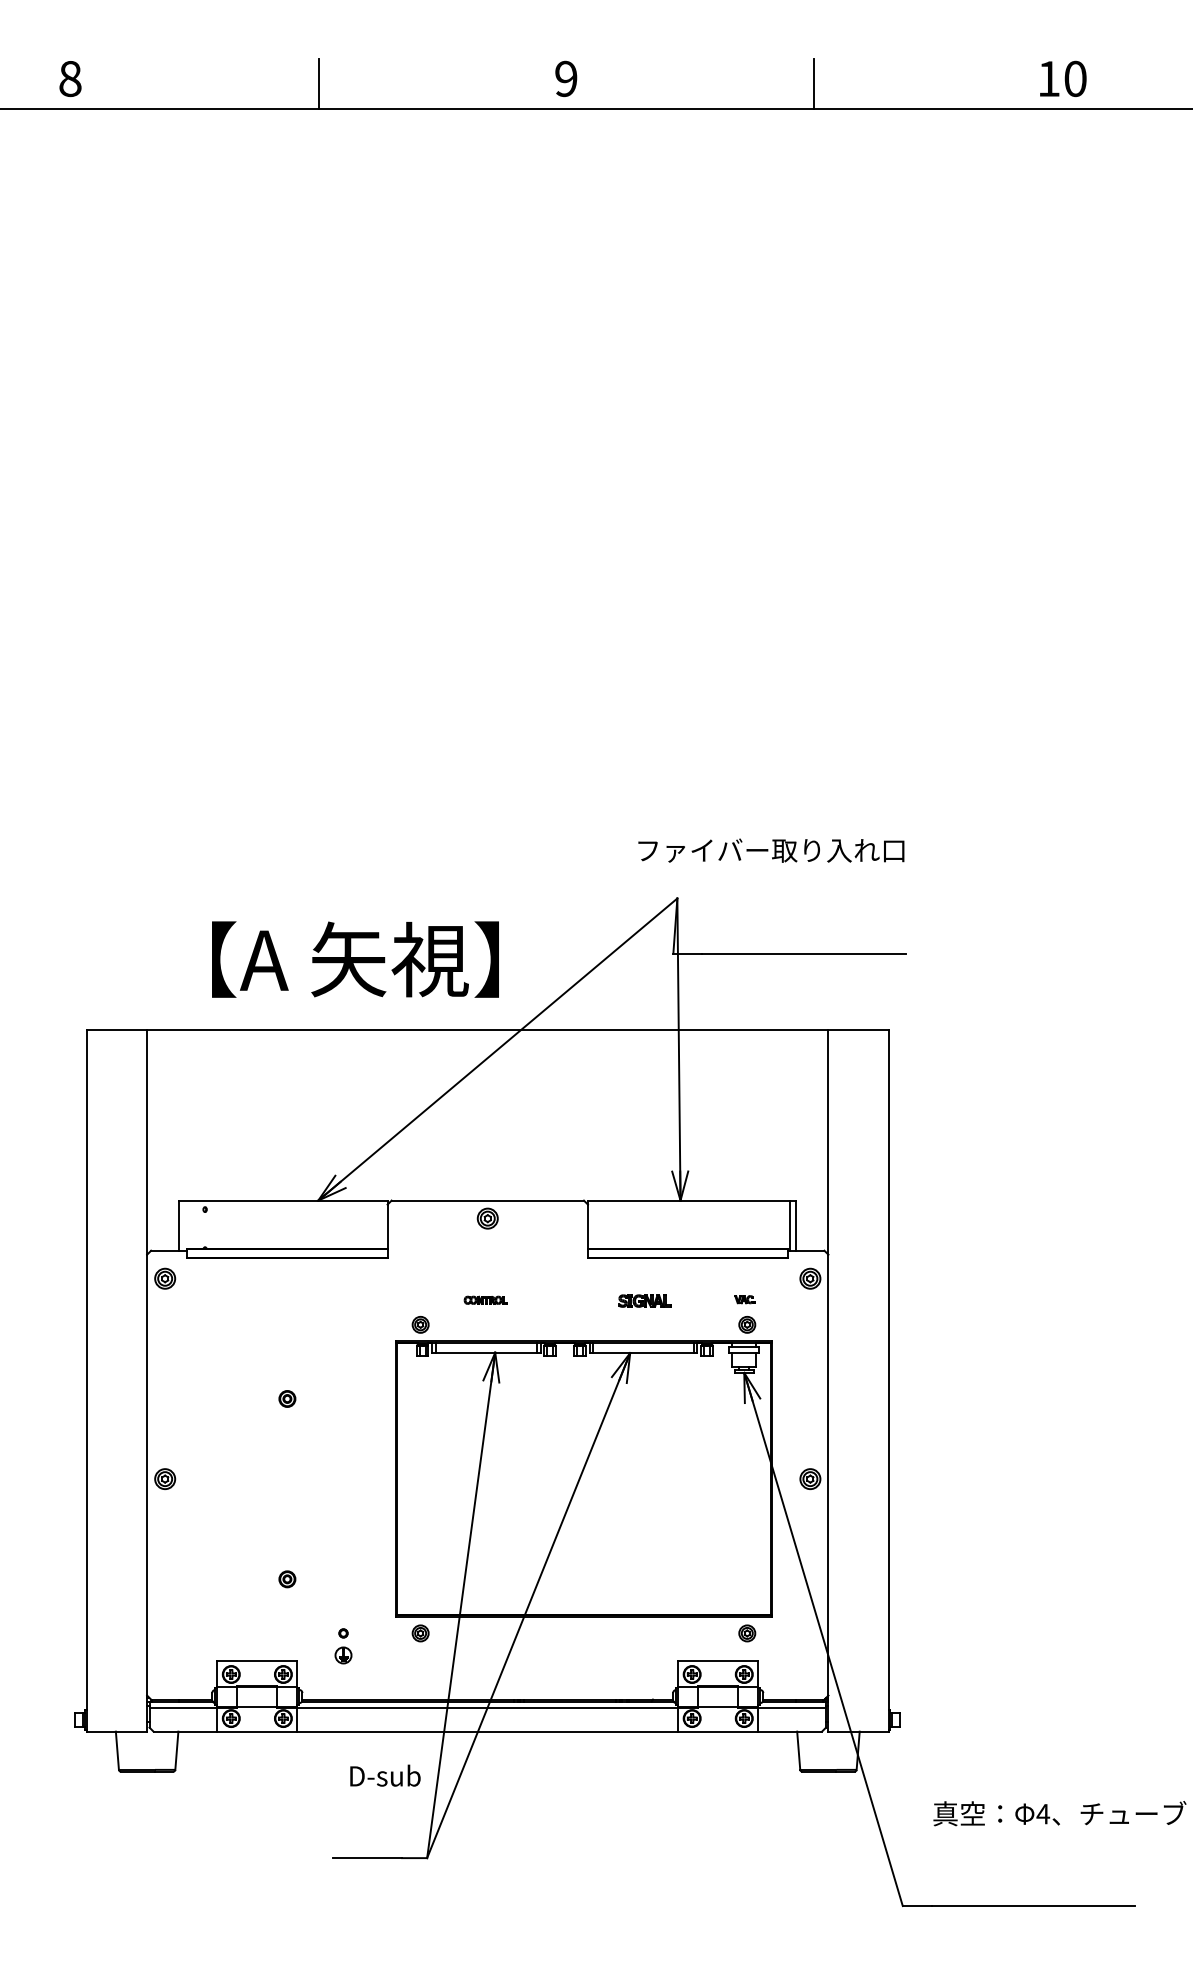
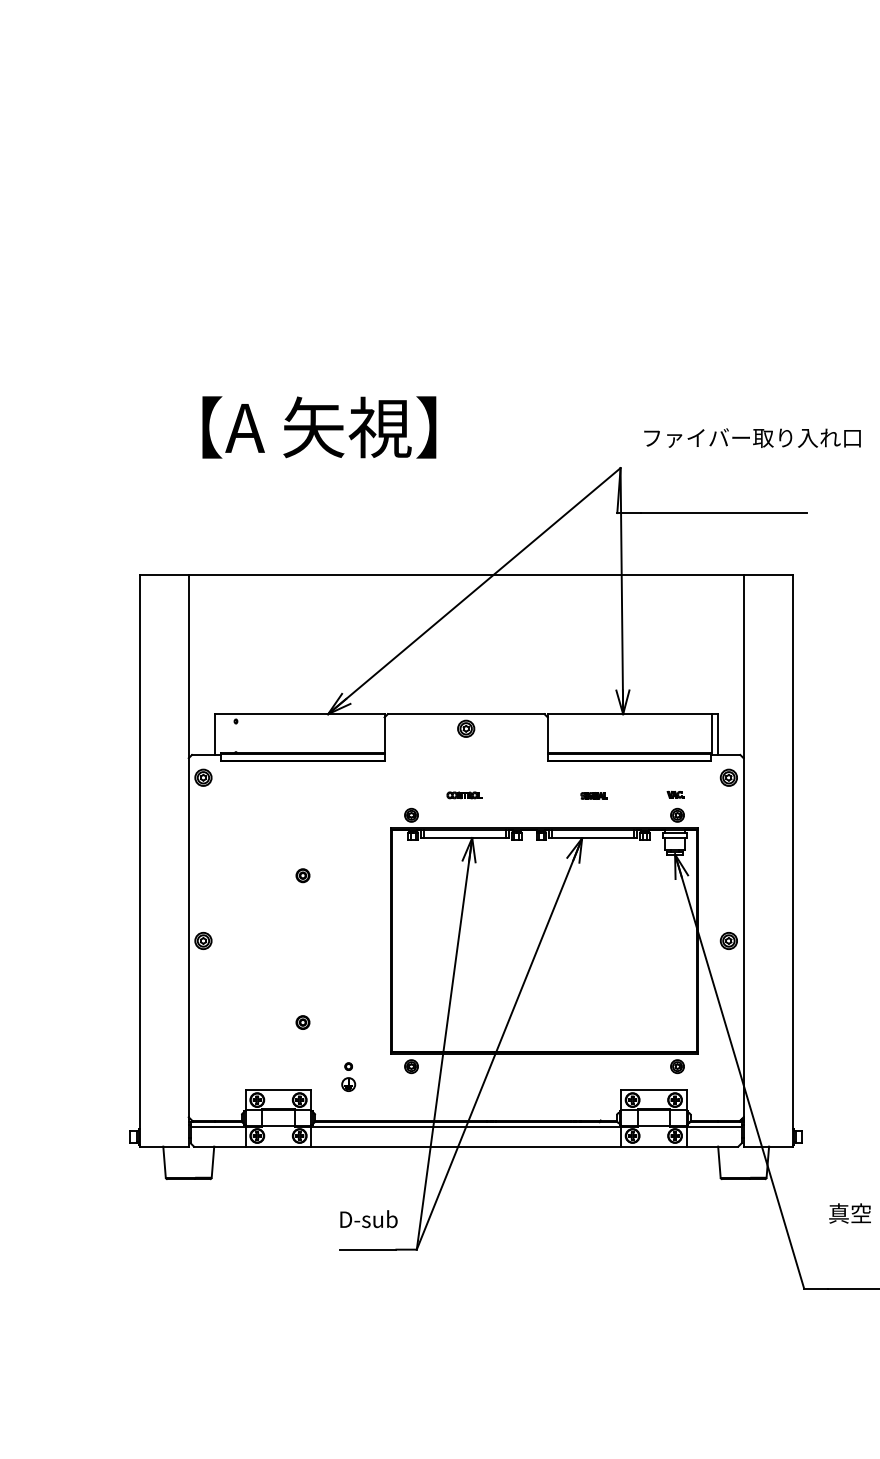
text: (771, 850) -> (752, 437), moved
text: (355, 959) -> (319, 427), moved
part: (644, 1300) -> (593, 795), size x0.62
text: (385, 1775) -> (369, 1218), moved

